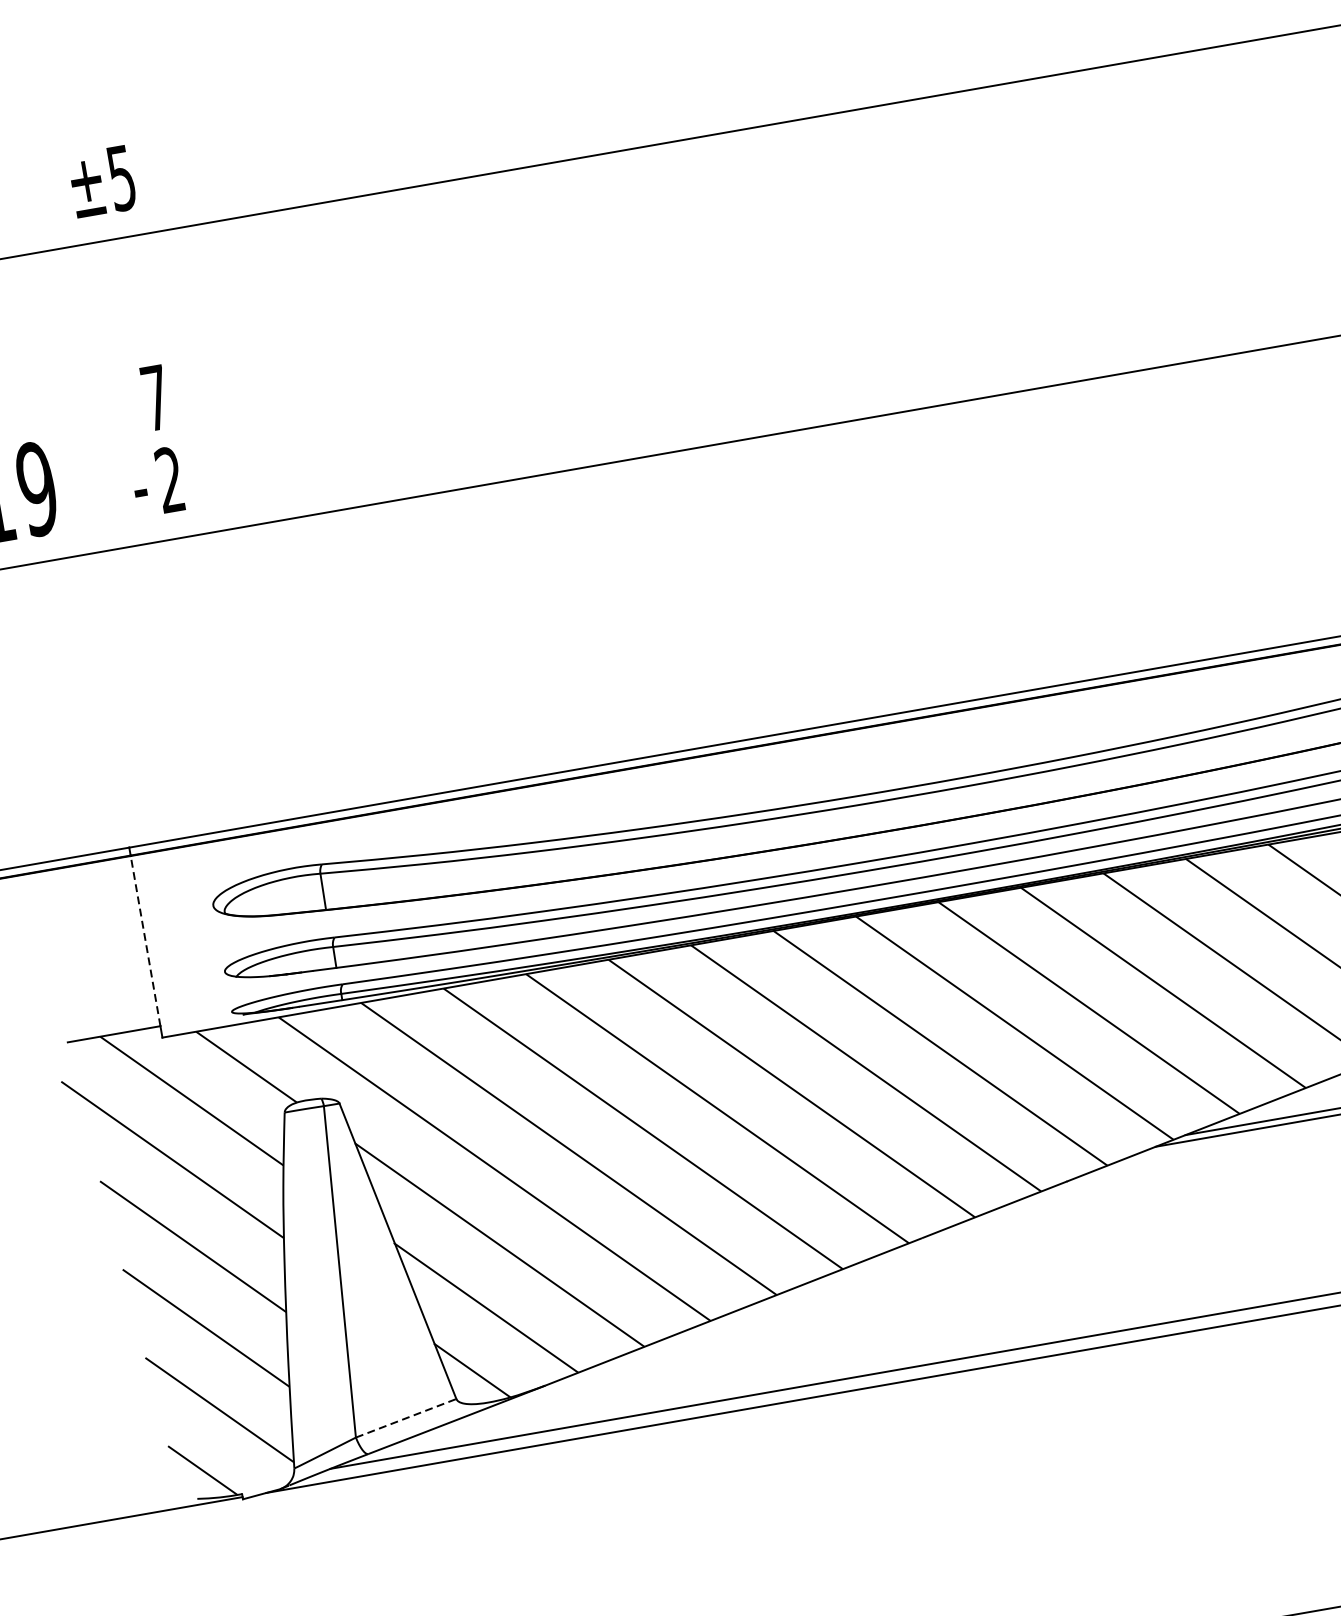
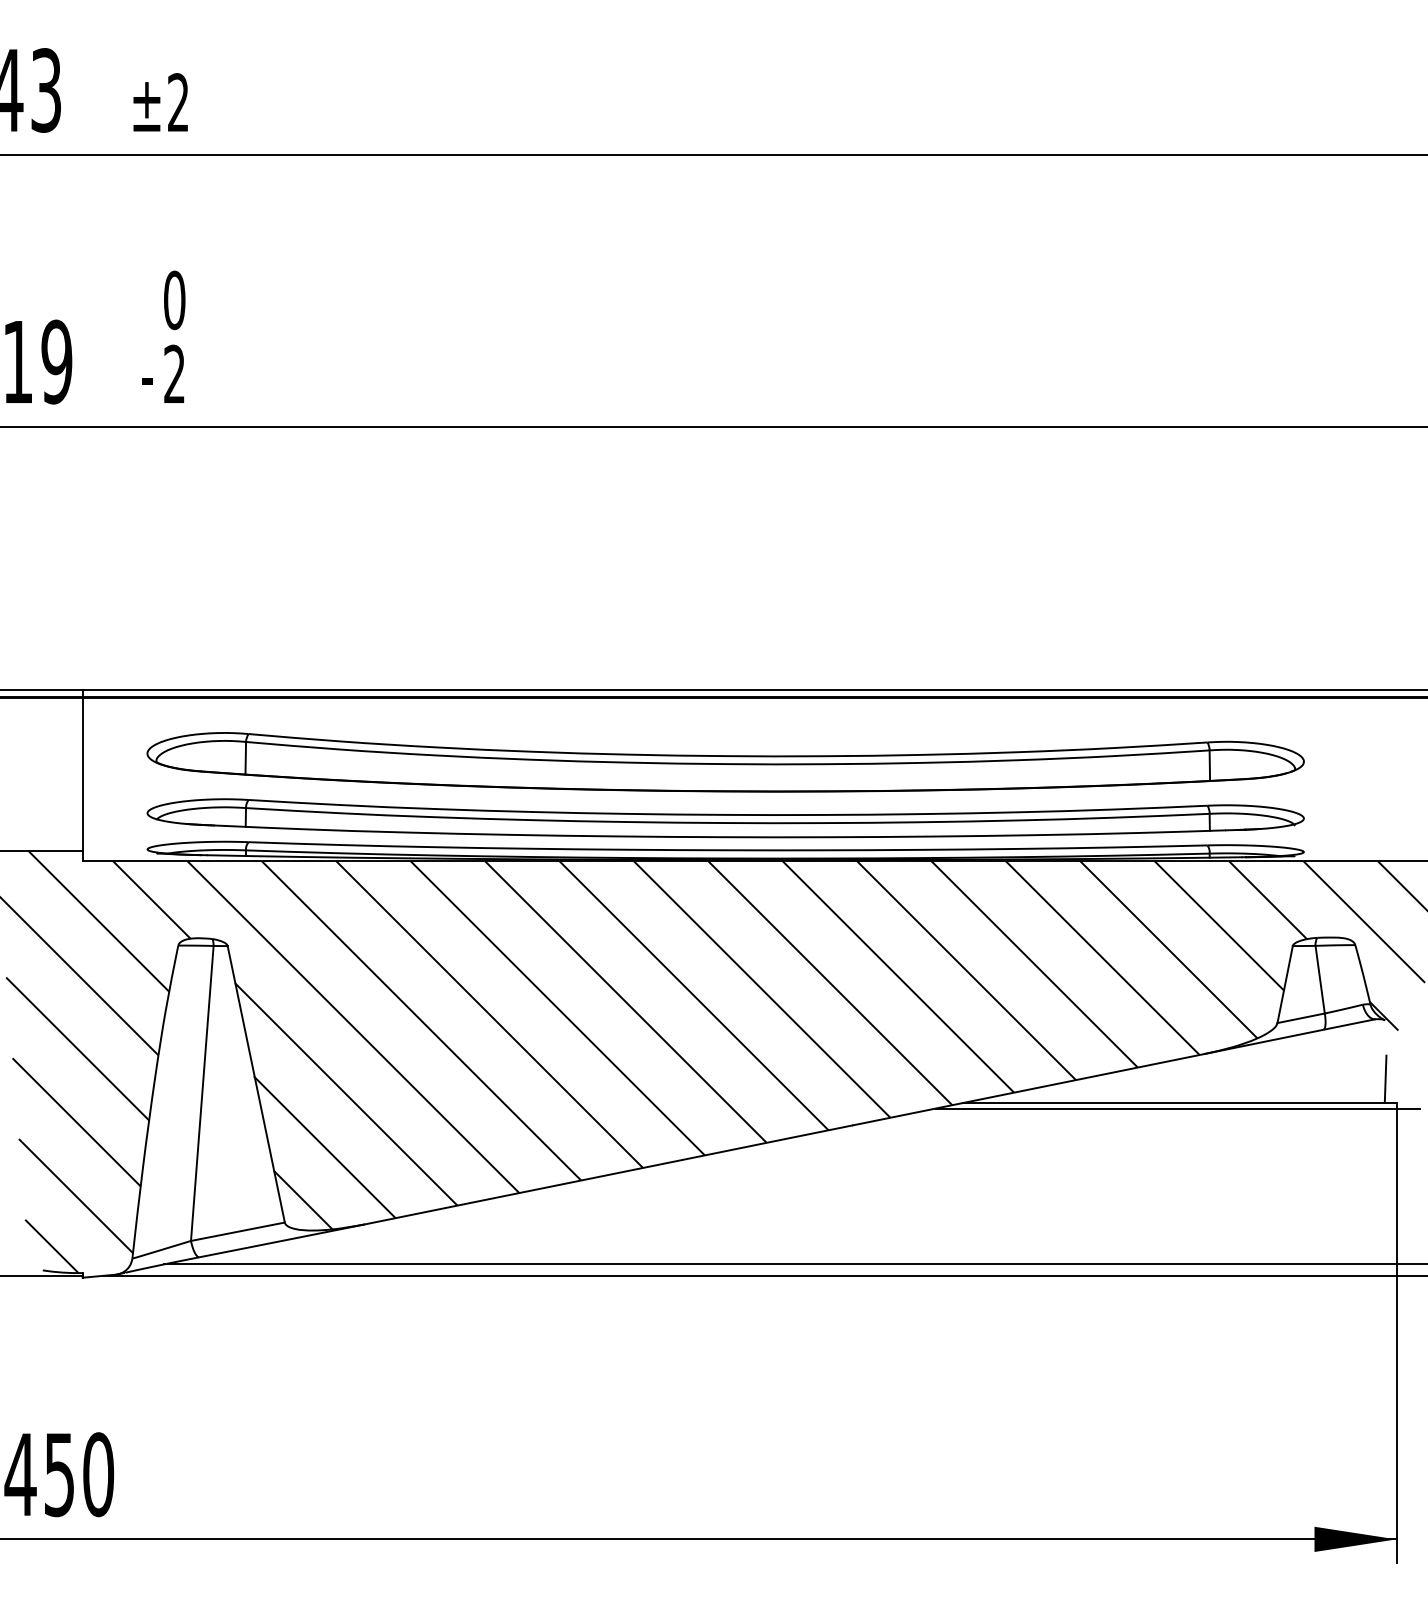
text: (121, 177) -> (178, 102), ±5 -> ±2
text: (155, 398) -> (174, 300), 7 -> 0
line: (145, 941) -> (82, 774), dashed -> solid
line: (405, 1418) -> (237, 1231), dashed -> solid

